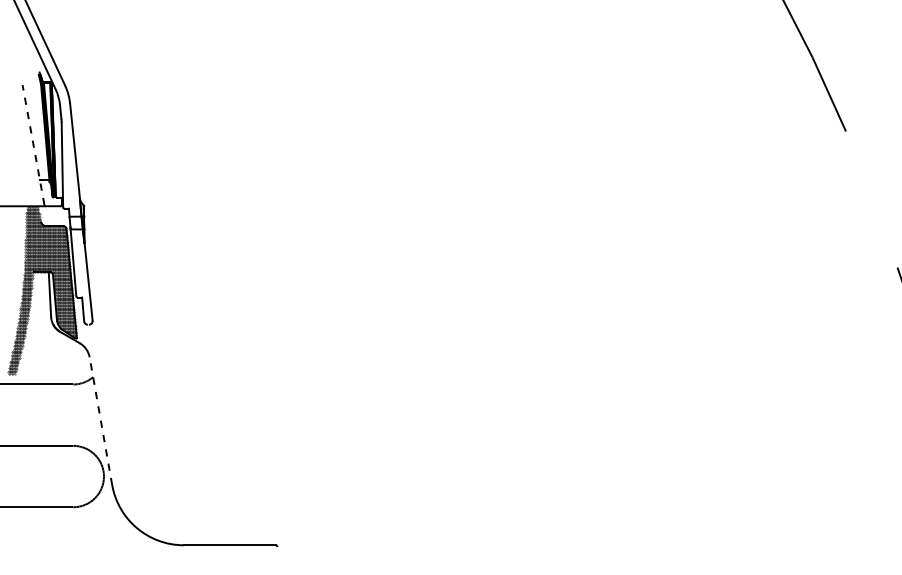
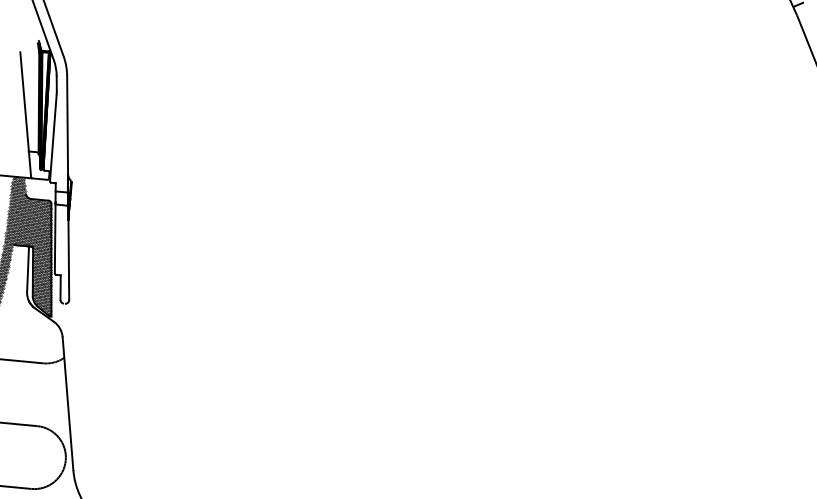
line: (33, 145) -> (25, 115), dashed -> solid
line: (100, 421) -> (67, 403), dashed -> solid

